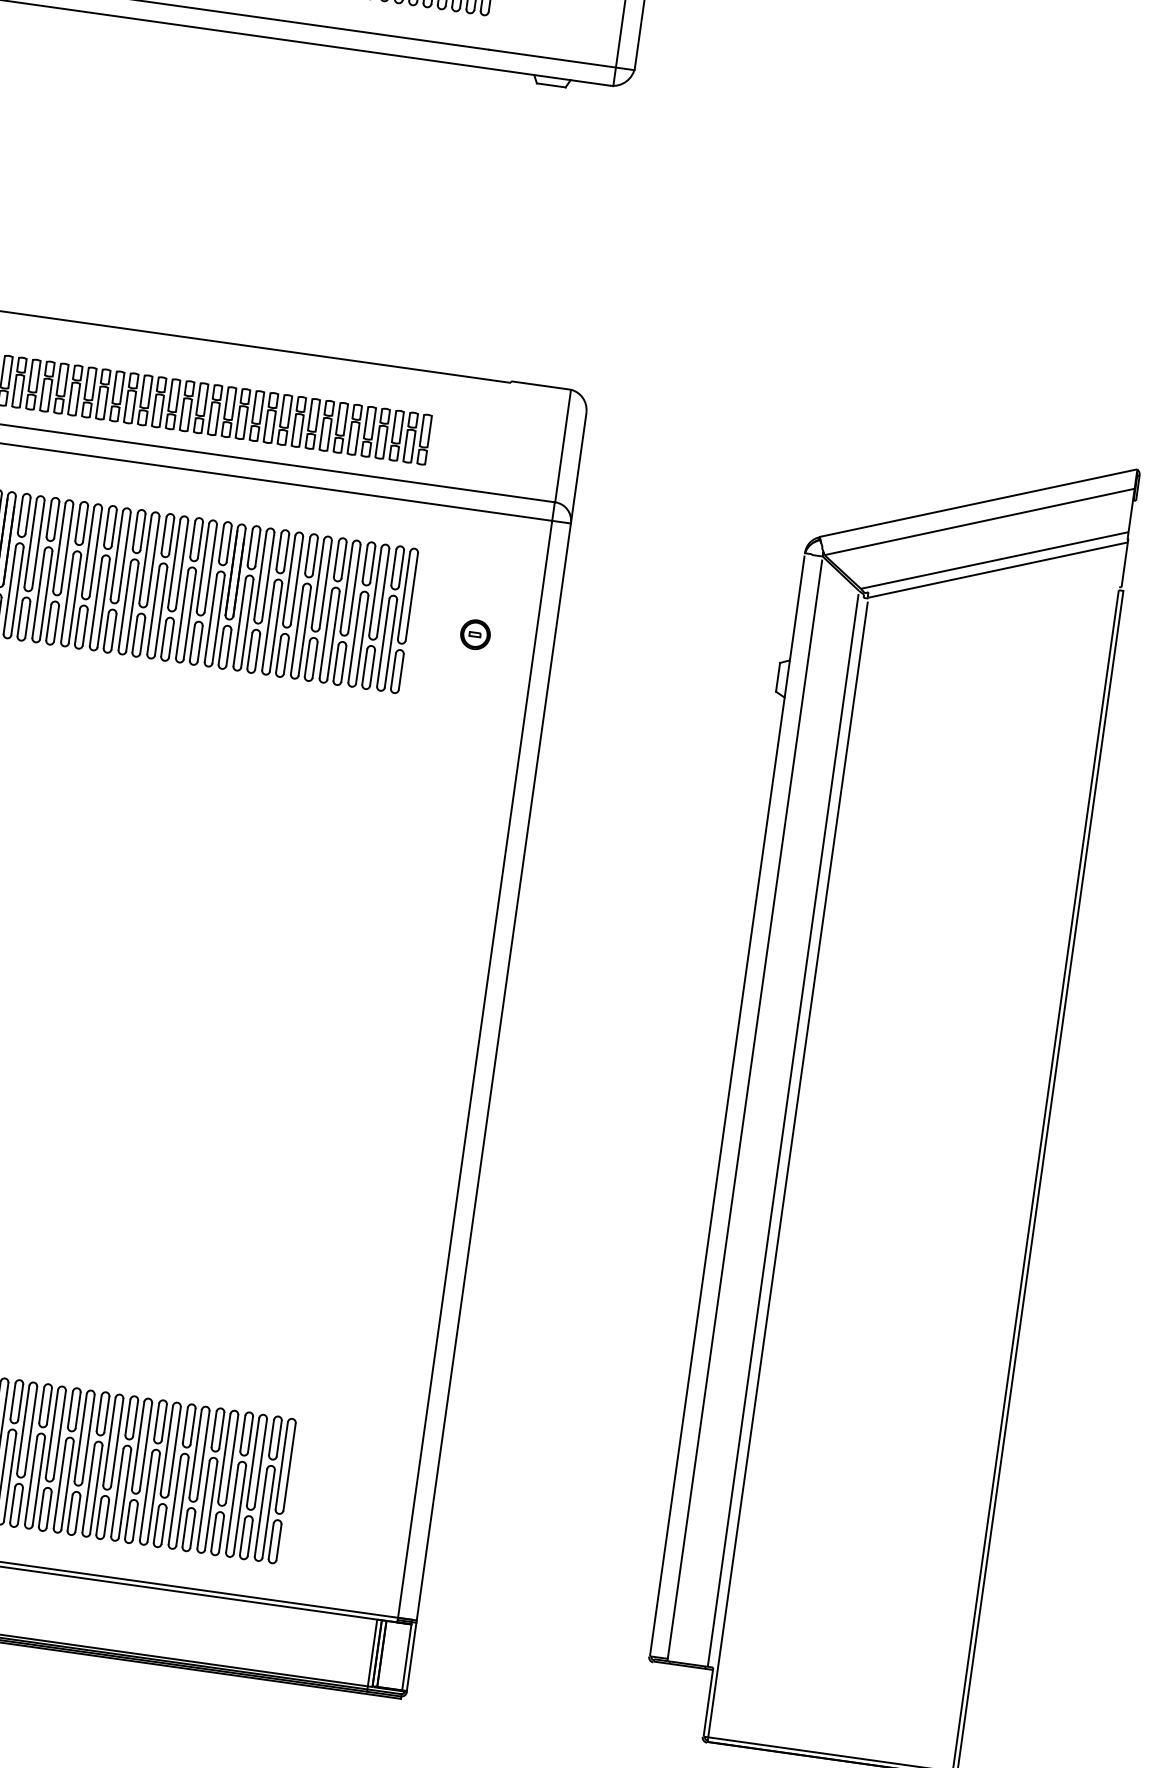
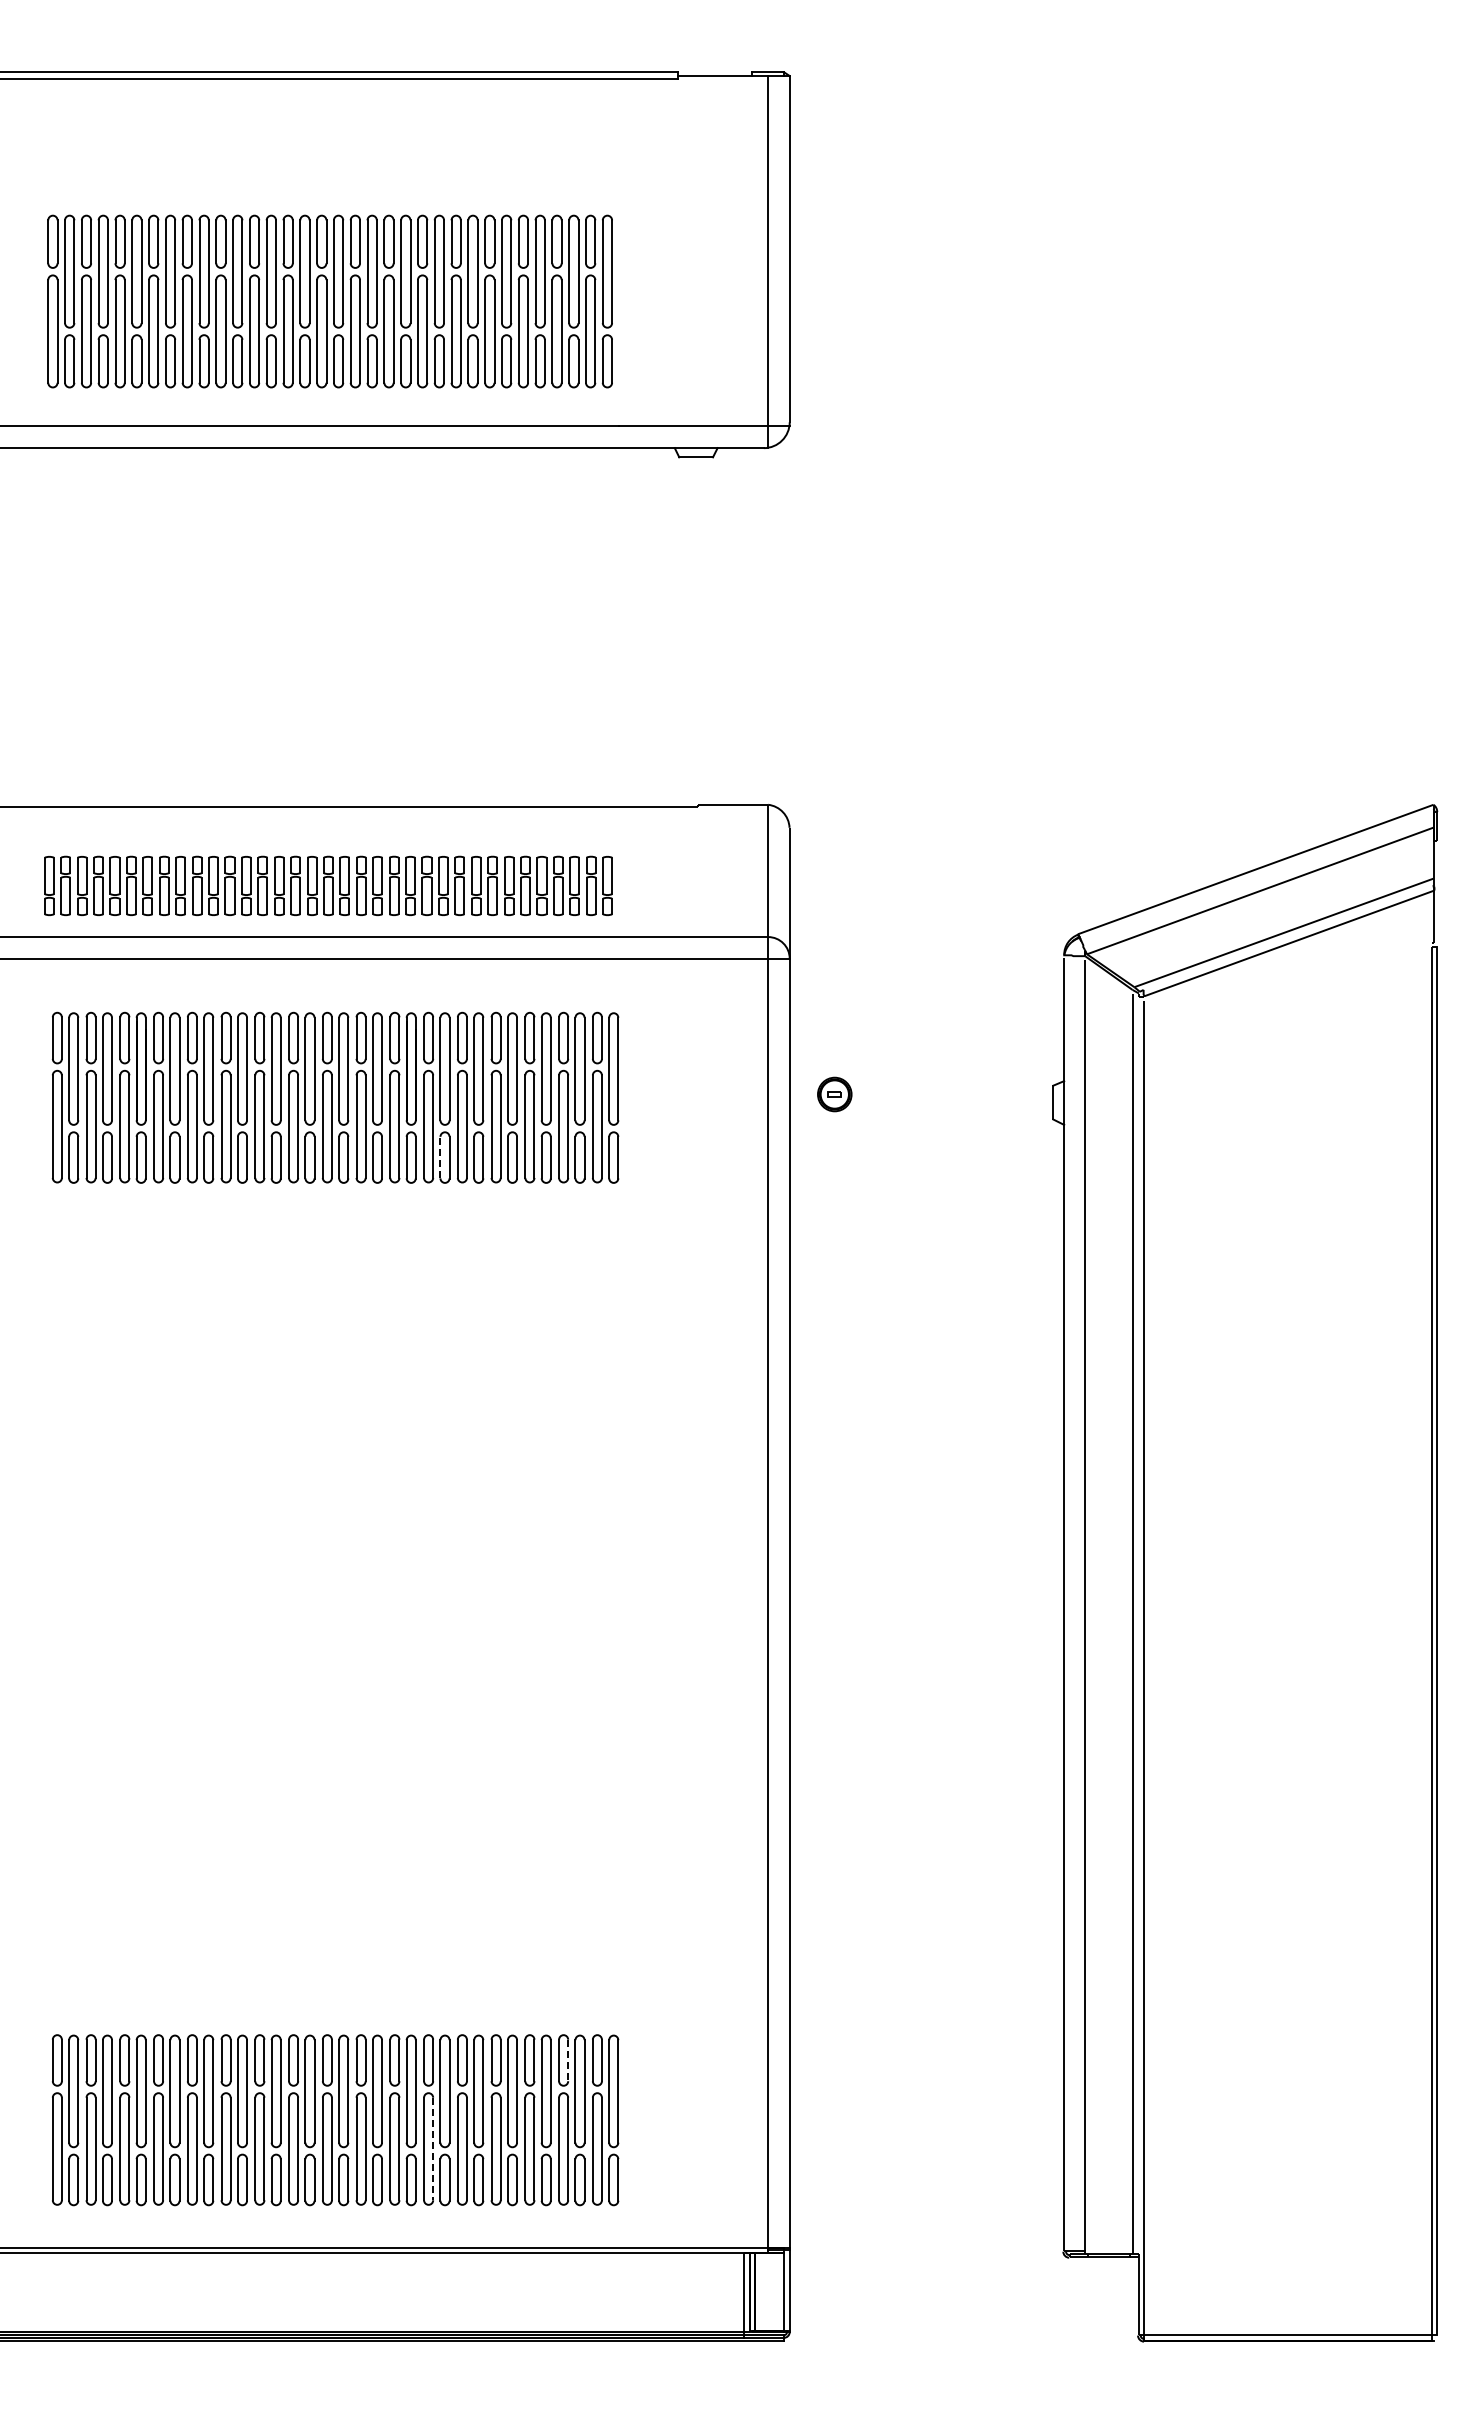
part: (475, 634) -> (834, 1094), moved
line: (249, 650) -> (440, 1157), solid -> dashed
line: (250, 1434) -> (568, 2060), solid -> dashed
line: (125, 1494) -> (433, 2149), solid -> dashed

